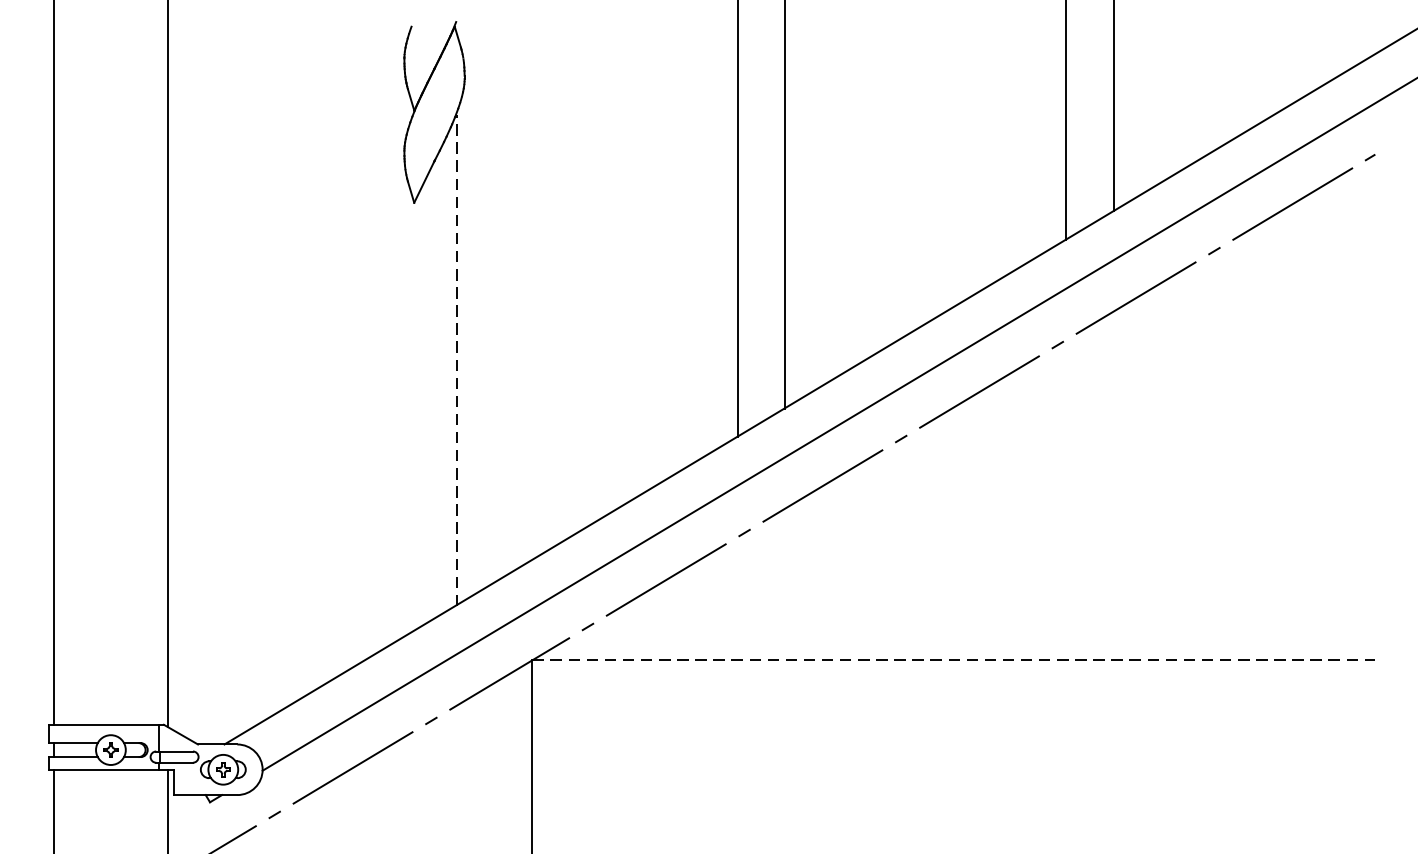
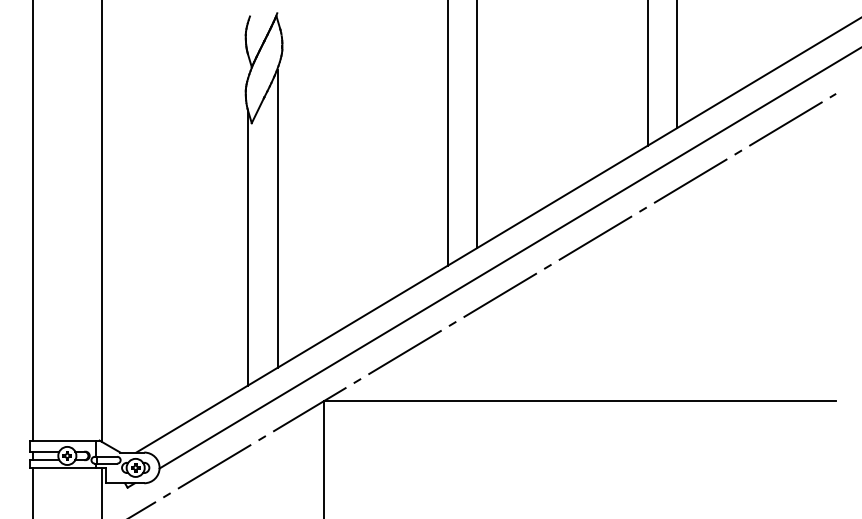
line: (456, 359) -> (277, 218), dashed -> solid
line: (408, 408) -> (248, 248), added
line: (954, 660) -> (580, 401), dashed -> solid

